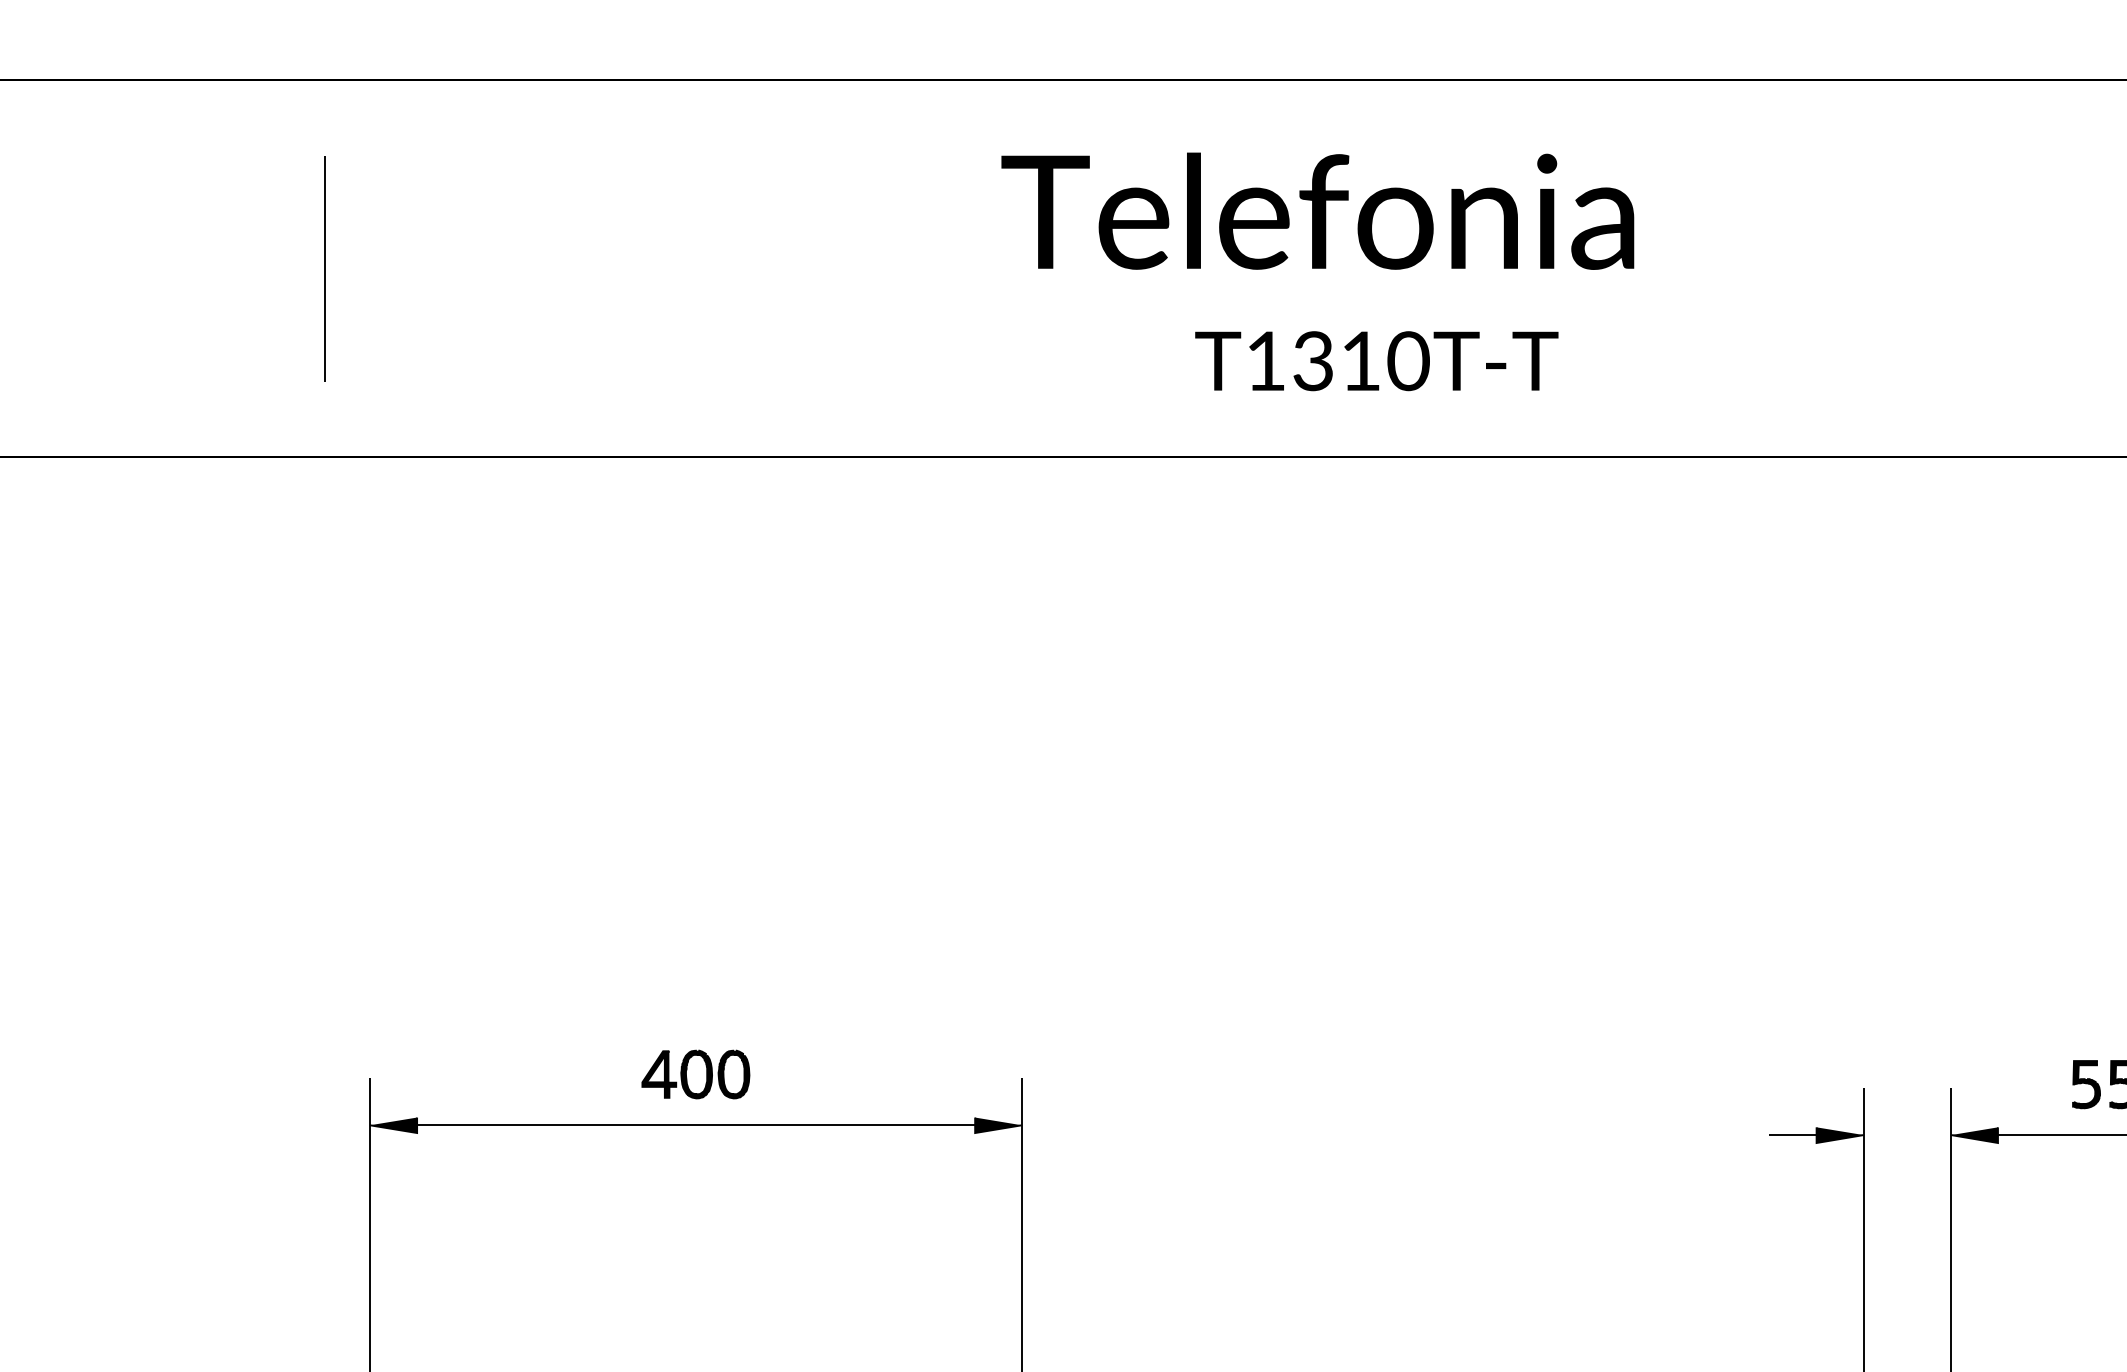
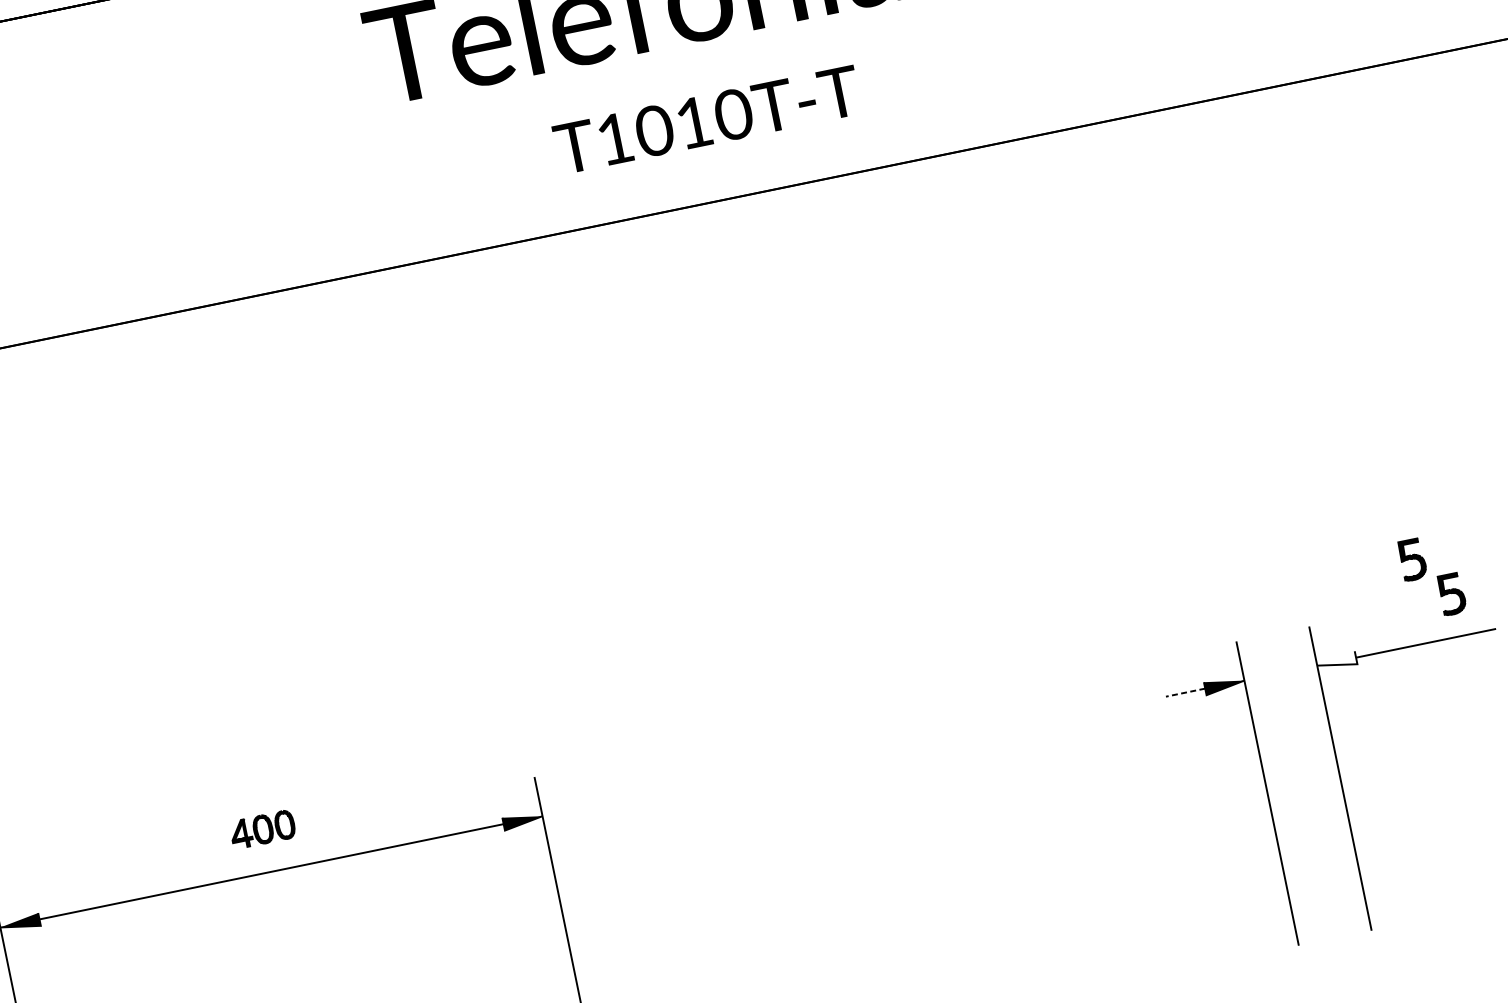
text: (1313, 361) -> (654, 131), T1310T-T -> T1010T-T
part: (695, 1074) -> (262, 829), size x0.7
part: (2086, 1084) -> (1412, 559), moved
fill: (1974, 1134) -> (1336, 661), removed
line: (1792, 1135) -> (1185, 693), solid -> dashed

